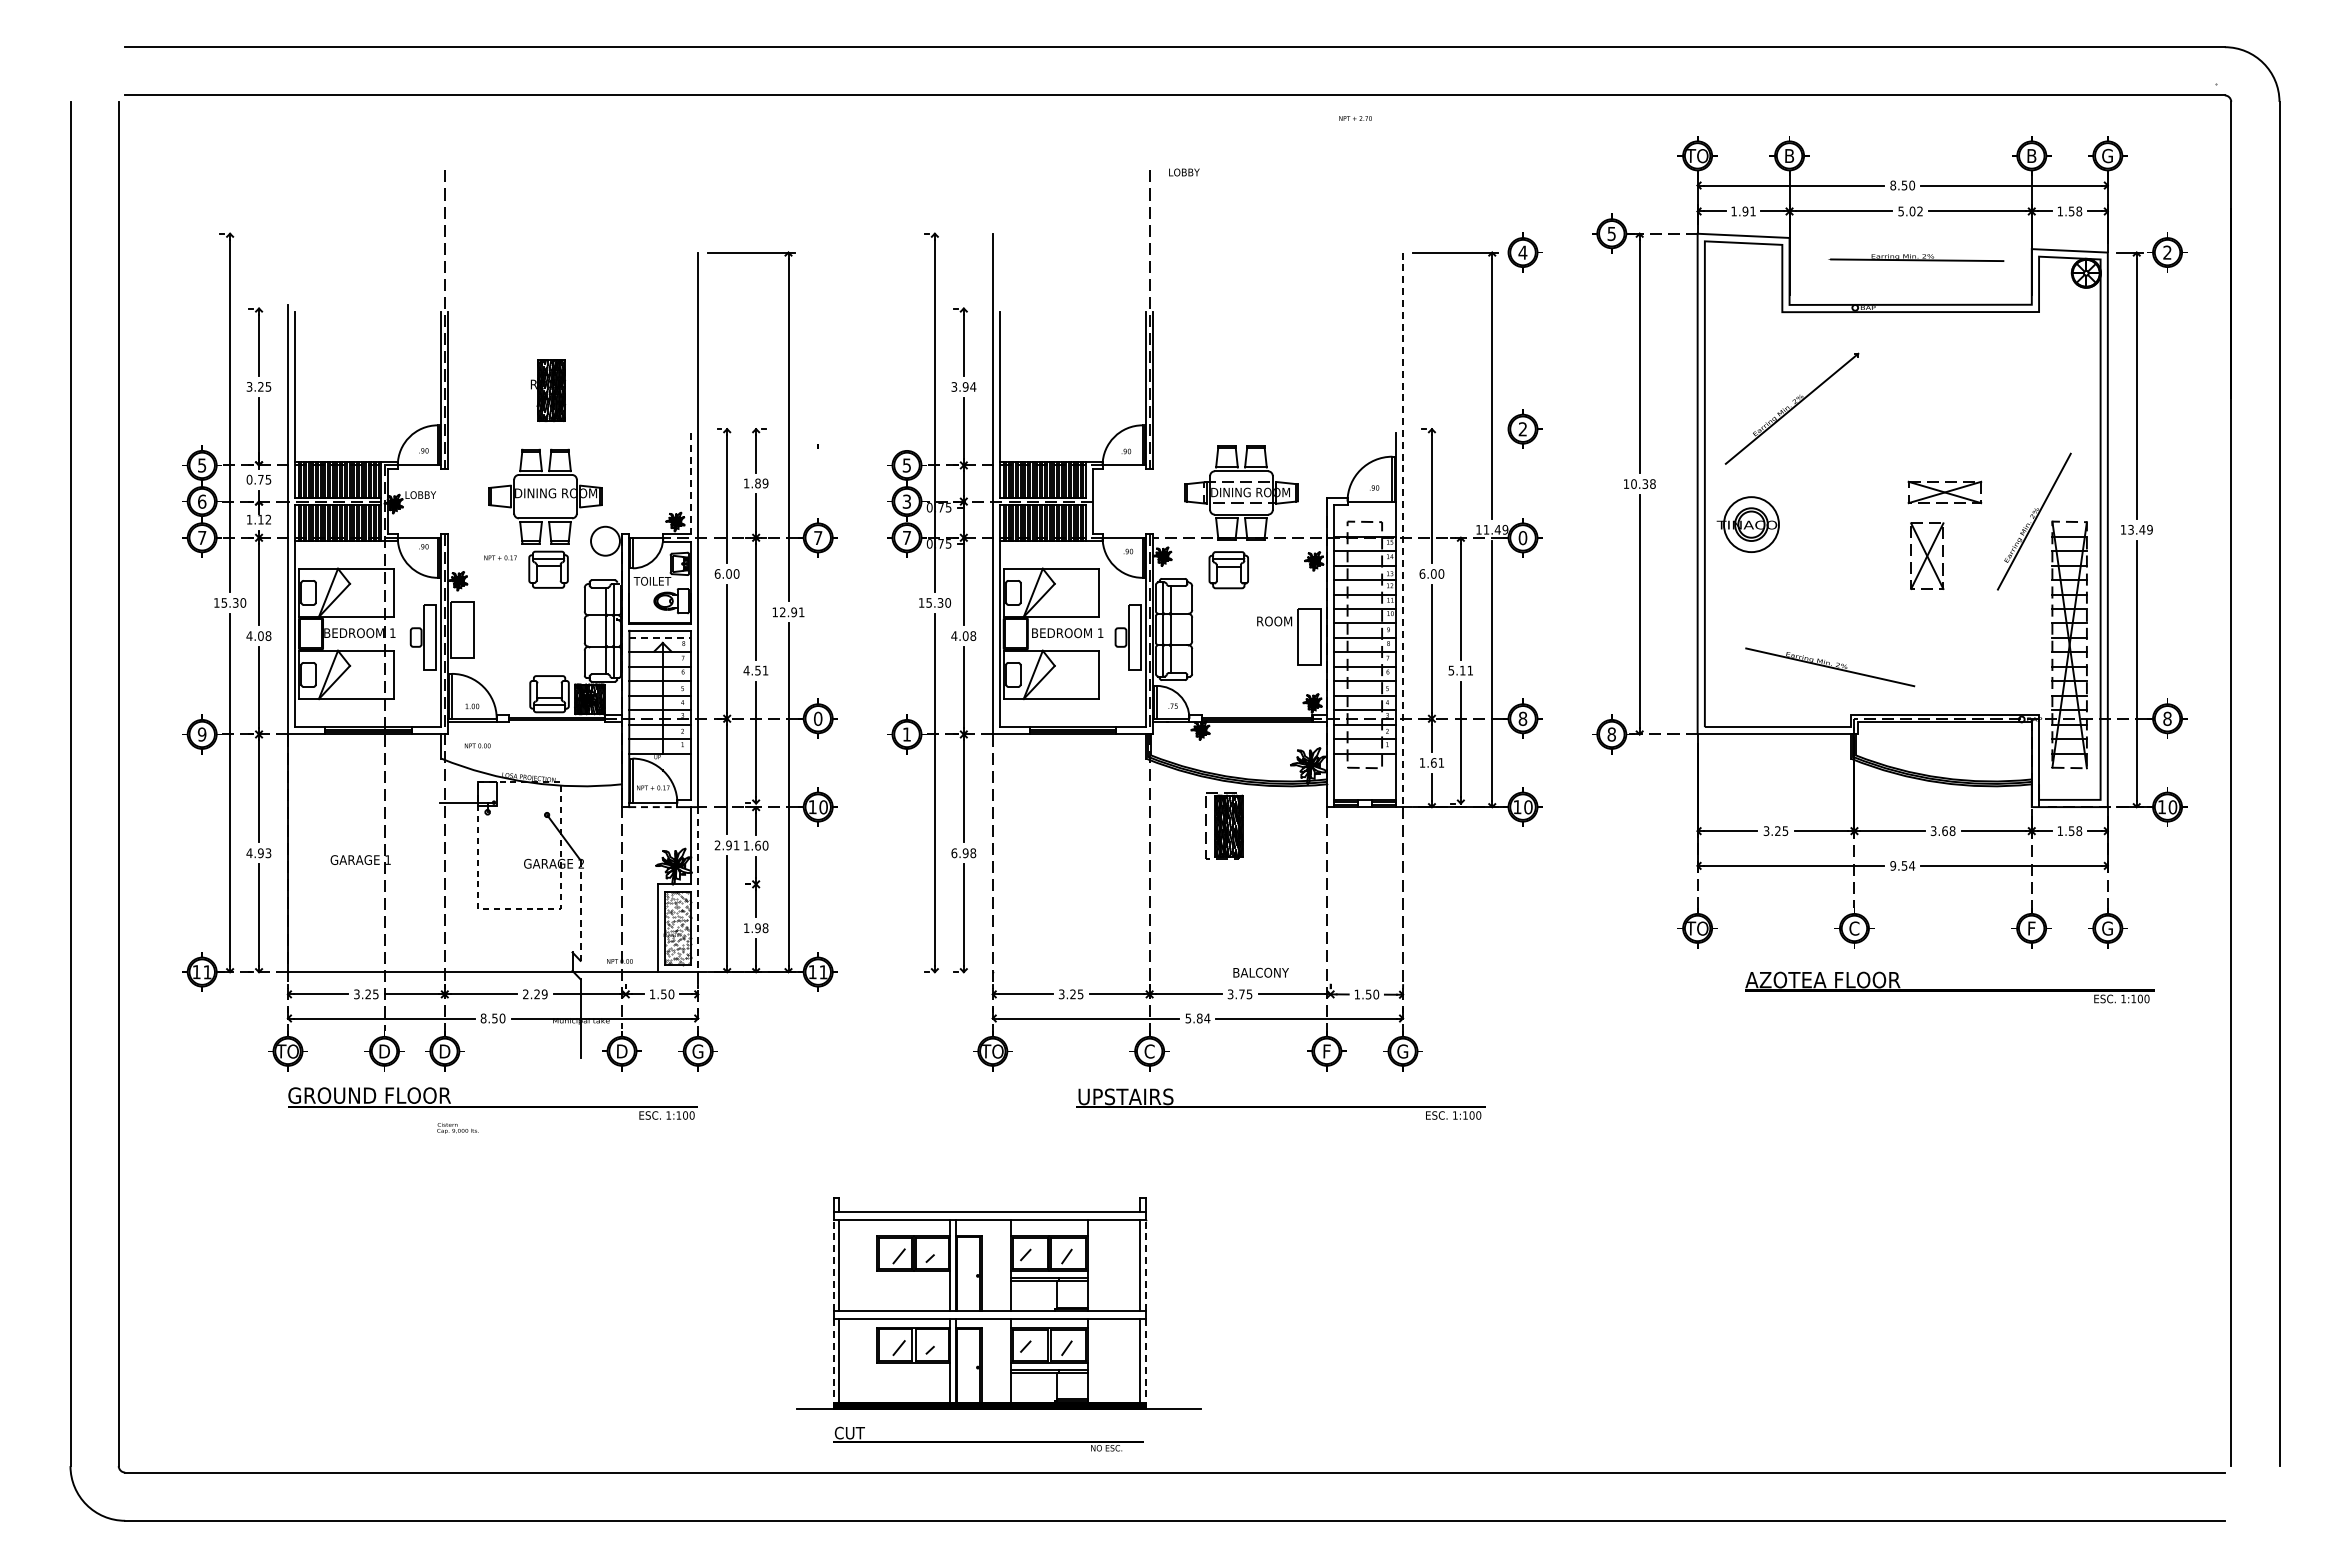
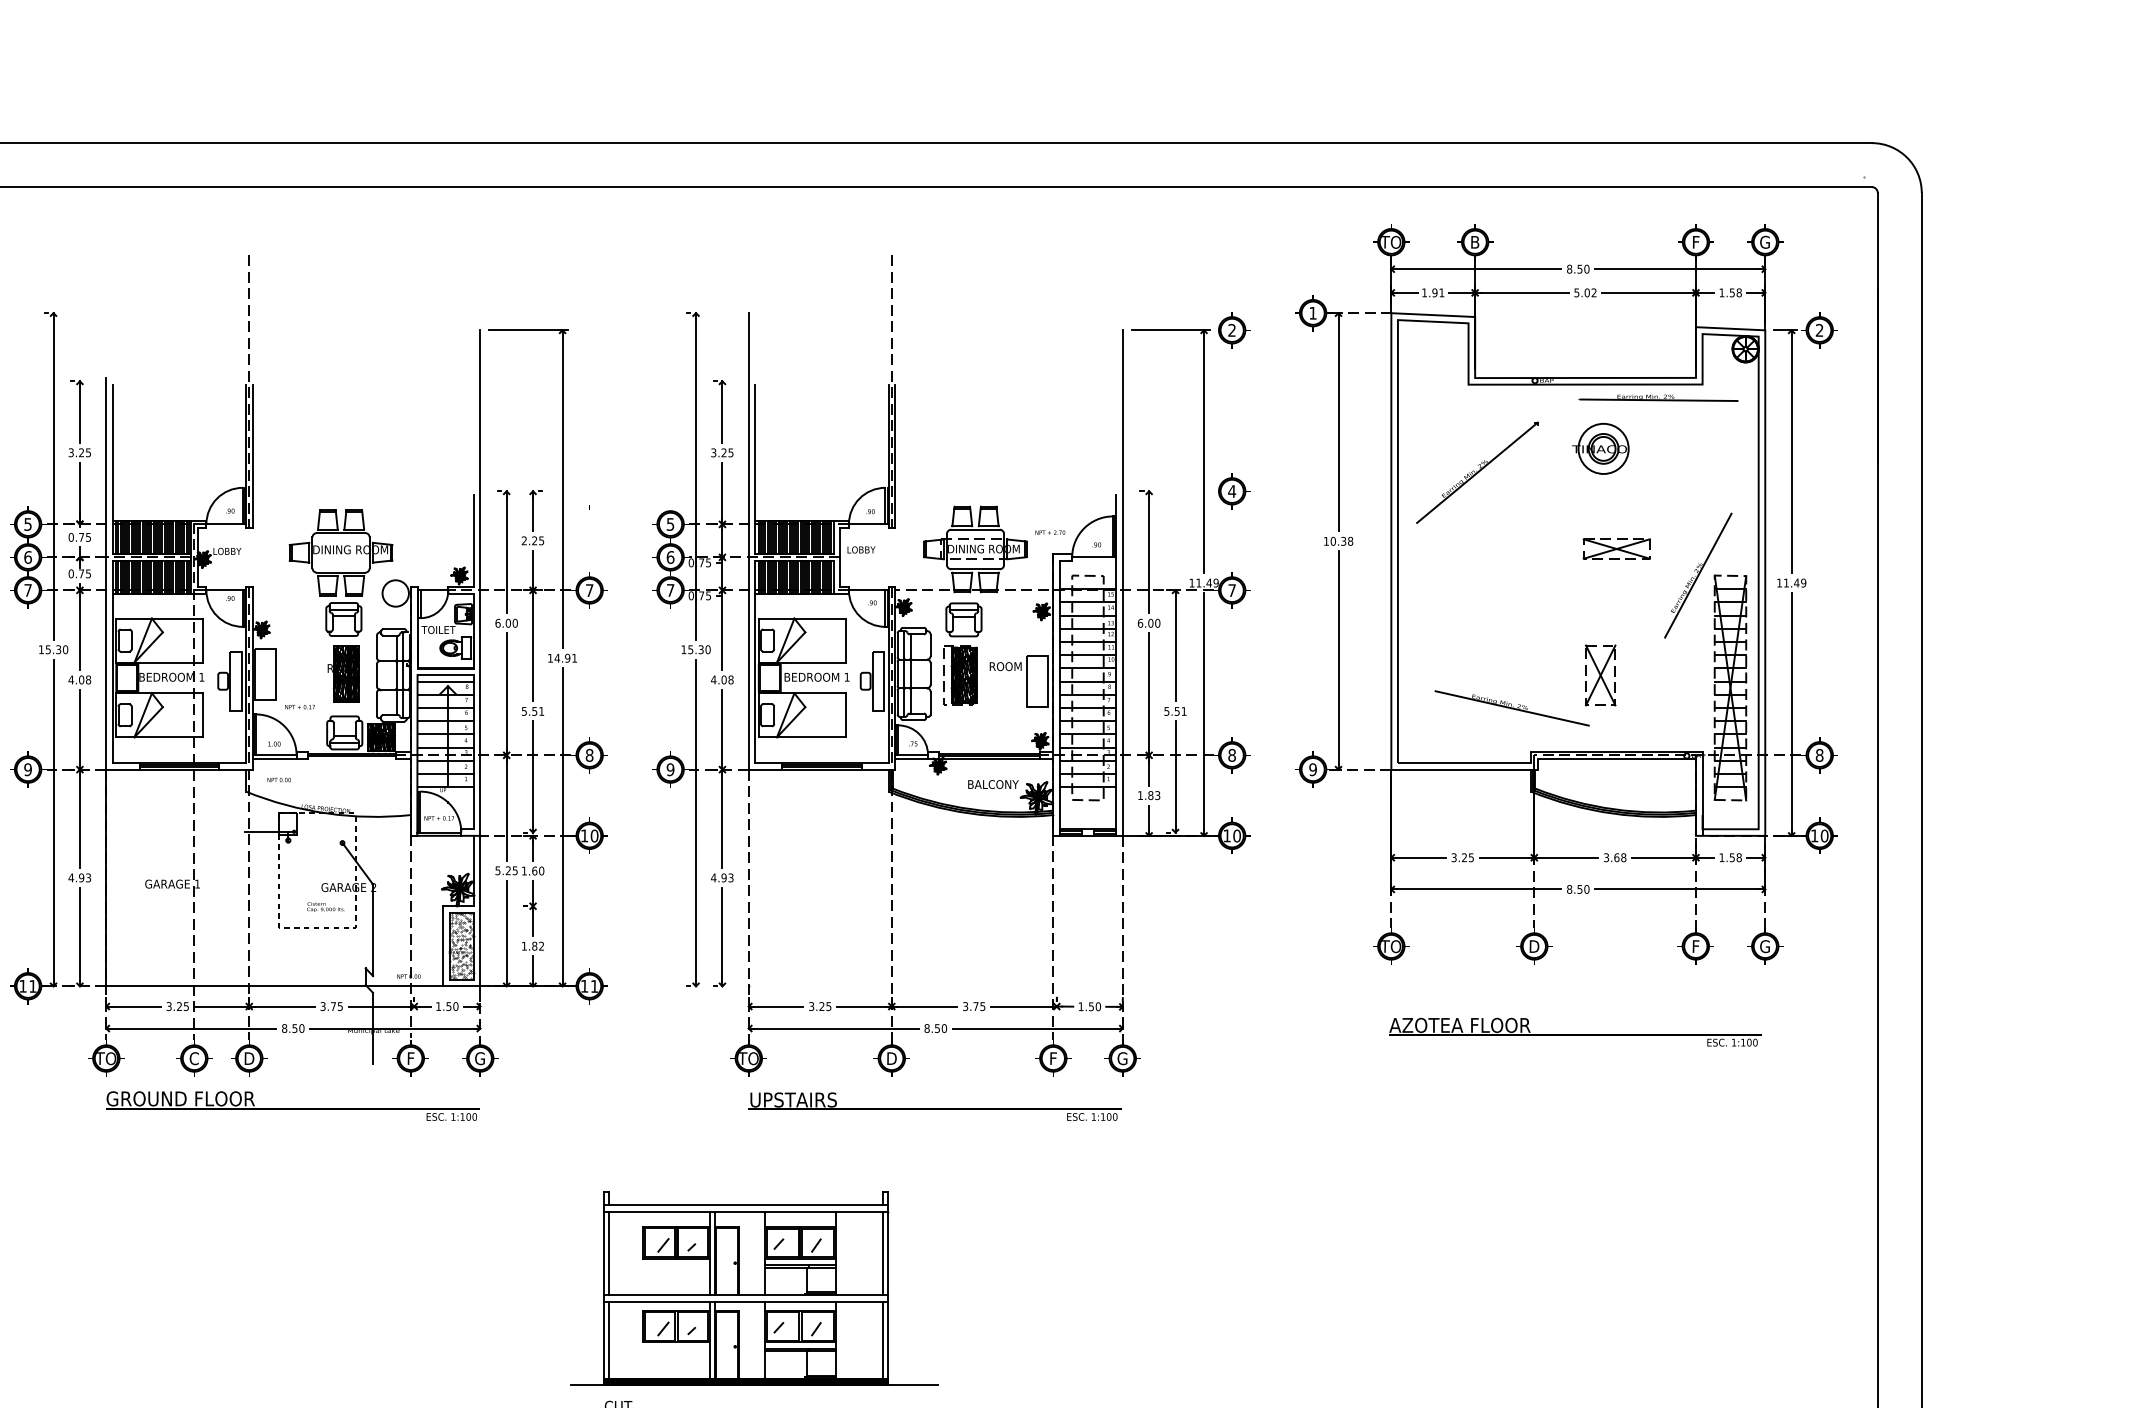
text: (1355, 118) -> (1050, 532), moved
text: (2031, 155) -> (1695, 241), B -> F
text: (1184, 172) -> (861, 549), moved
text: (1611, 234) -> (1312, 313), 5 -> 1
text: (1522, 252) -> (1231, 330), 4 -> 2
part: (1916, 257) -> (1658, 397), moved
text: (969, 386) -> (727, 452), 3.94 -> 3.25
part: (547, 390) -> (342, 673), moved
text: (1522, 429) -> (1231, 491), 2 -> 4
line: (690, 483) -> (473, 540), dashed -> solid
text: (755, 483) -> (532, 540), 1.89 -> 2.25
text: (906, 501) -> (670, 557), 3 -> 6
text: (258, 519) -> (79, 573), 1.12 -> 0.75
part: (1747, 524) -> (1599, 448), moved
text: (2130, 529) -> (1785, 582), 13.49 -> 11.49
line: (1403, 530) -> (1123, 583), dashed -> solid
text: (1522, 538) -> (1231, 590), 0 -> 7
part: (1927, 555) -> (1600, 674), moved
text: (500, 557) -> (300, 706), moved
text: (782, 612) -> (557, 658), 12.91 -> 14.91
line: (660, 637) -> (445, 681), dashed -> solid
text: (746, 670) -> (524, 711), 4.51 -> 5.51
text: (1462, 670) -> (1177, 711), 5.11 -> 5.51
text: (818, 718) -> (589, 755), 0 -> 8
text: (906, 734) -> (670, 769), 1 -> 9
text: (1611, 734) -> (1312, 769), 8 -> 9
text: (1437, 762) -> (1154, 795), 1.61 -> 1.83
line: (653, 807) -> (439, 836), dashed -> solid
part: (1224, 825) -> (960, 674), moved
text: (726, 845) -> (506, 870), 2.91 -> 5.25
text: (963, 853) -> (722, 878), 6.98 -> 4.93
text: (1902, 865) -> (1578, 889), 9.54 -> 8.50
line: (698, 890) -> (480, 911), dashed -> solid
line: (580, 911) -> (372, 931), dashed -> solid
text: (761, 928) -> (537, 946), 1.98 -> 1.82
text: (1854, 928) -> (1534, 946), C -> D
text: (1260, 972) -> (992, 784), moved
text: (1949, 987) -> (1575, 1032), moved
text: (535, 994) -> (331, 1006), 2.29 -> 3.75
text: (1197, 1018) -> (935, 1028), 5.84 -> 8.50
text: (384, 1051) -> (194, 1058), D -> C
text: (622, 1051) -> (411, 1058), D -> F
text: (1149, 1051) -> (891, 1058), C -> D
text: (1280, 1103) -> (934, 1106), moved
text: (457, 1128) -> (325, 907), moved
line: (833, 1265) -> (603, 1253), dashed -> solid
line: (1145, 1265) -> (888, 1253), dashed -> solid
line: (833, 1363) -> (603, 1343), dashed -> solid
line: (1145, 1363) -> (888, 1343), dashed -> solid

